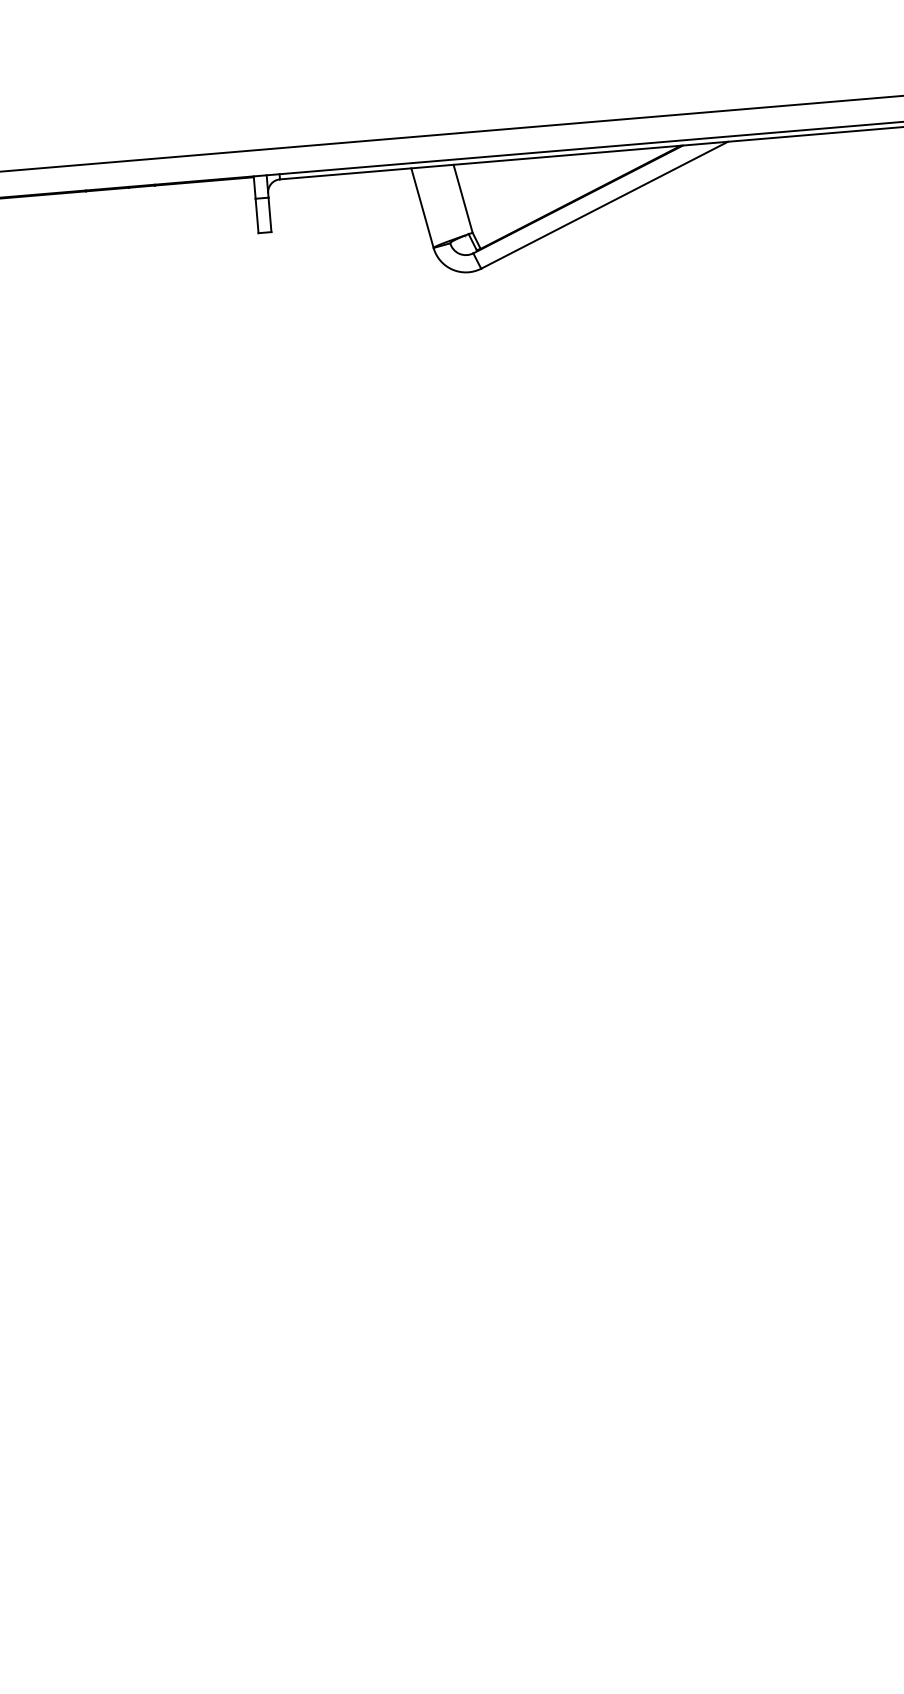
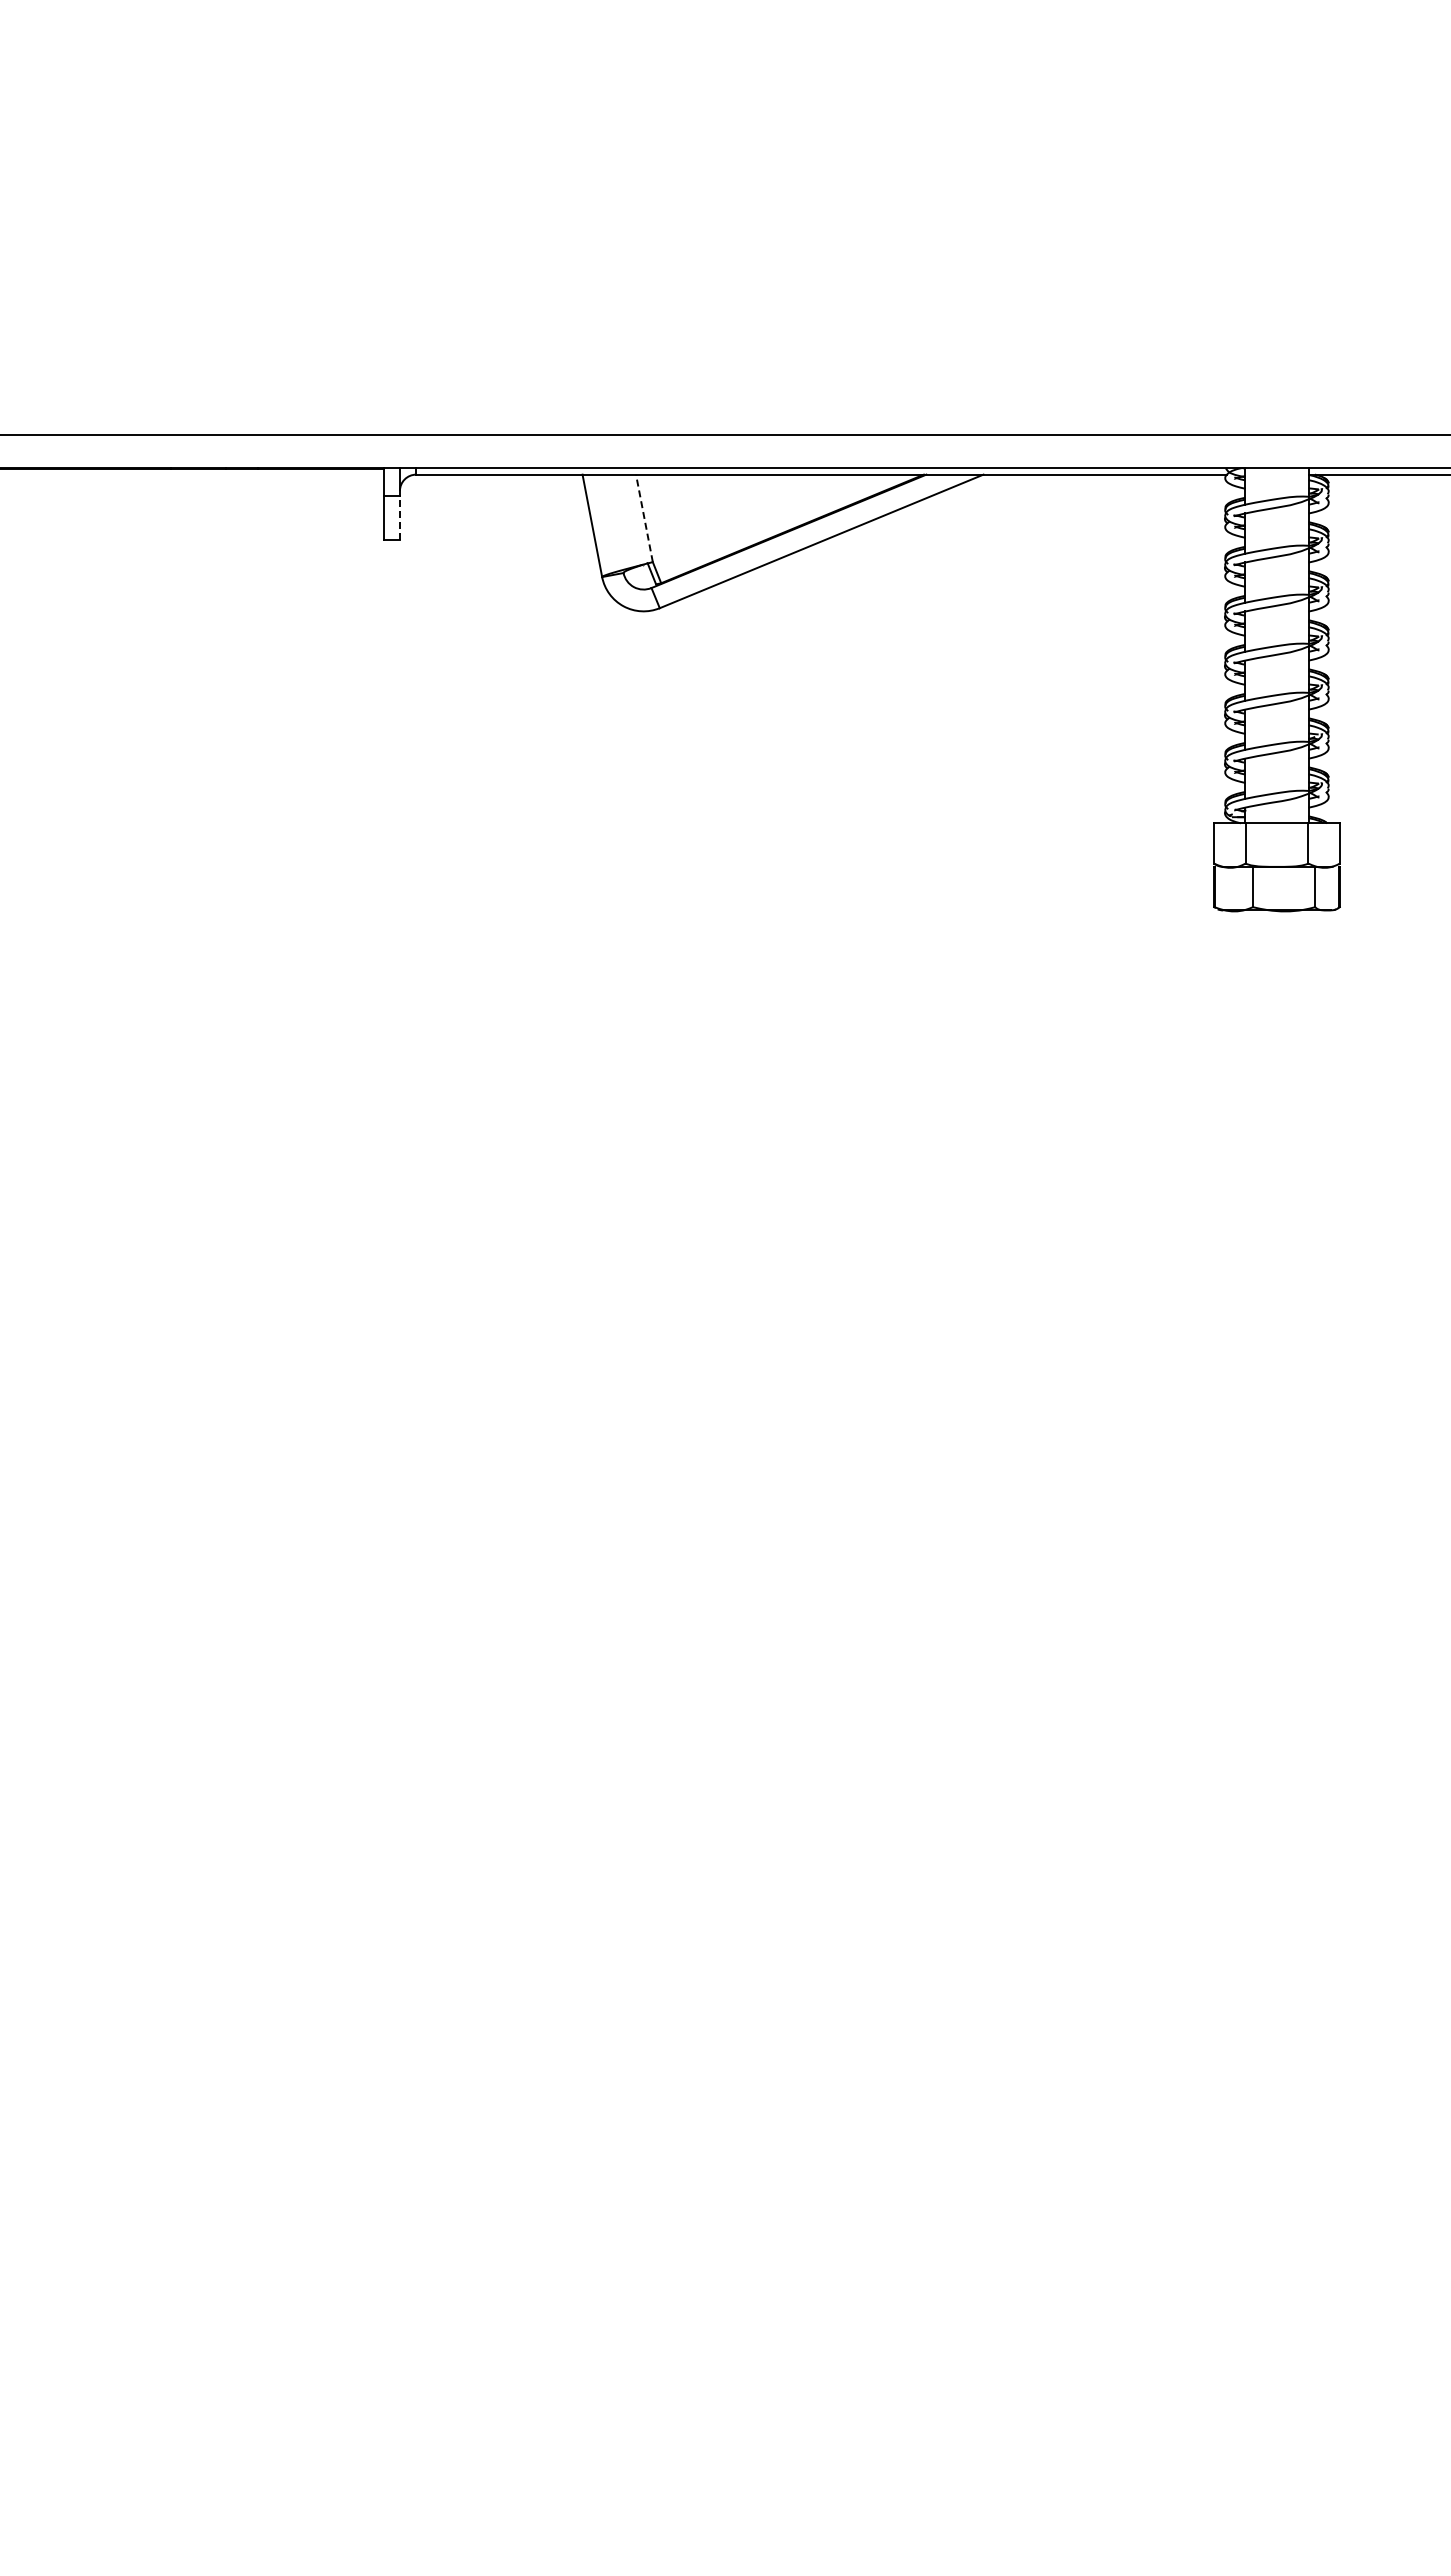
line: (463, 198) -> (644, 518), solid -> dashed
line: (269, 215) -> (399, 518), solid -> dashed

